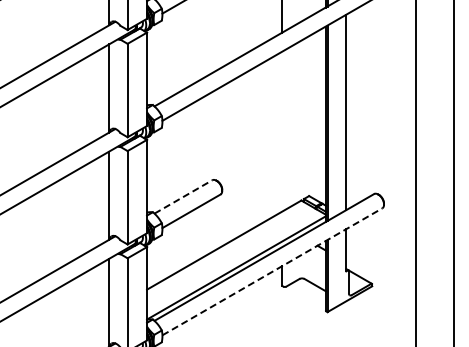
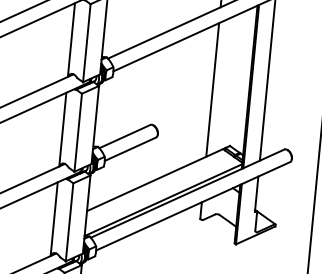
line: (282, 131) -> (212, 89), added
line: (183, 196) -> (124, 136), dashed -> solid
line: (272, 271) -> (193, 206), dashed -> solid

